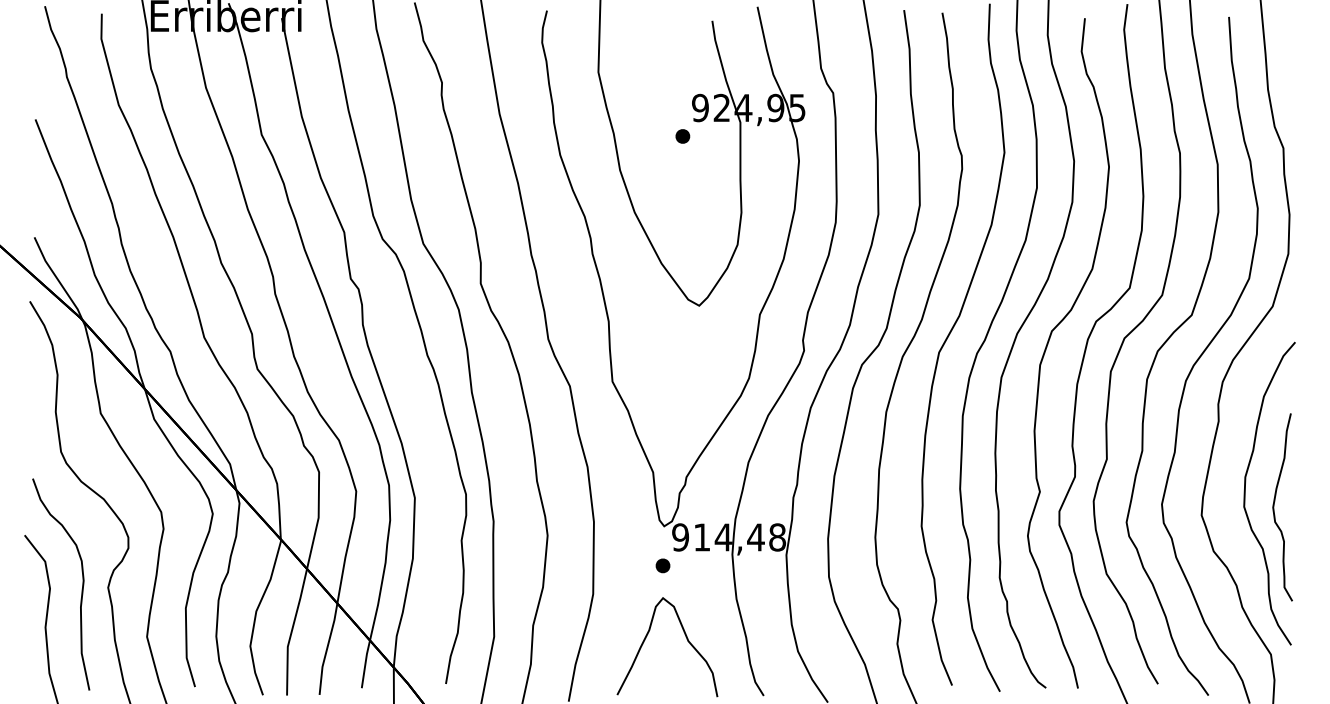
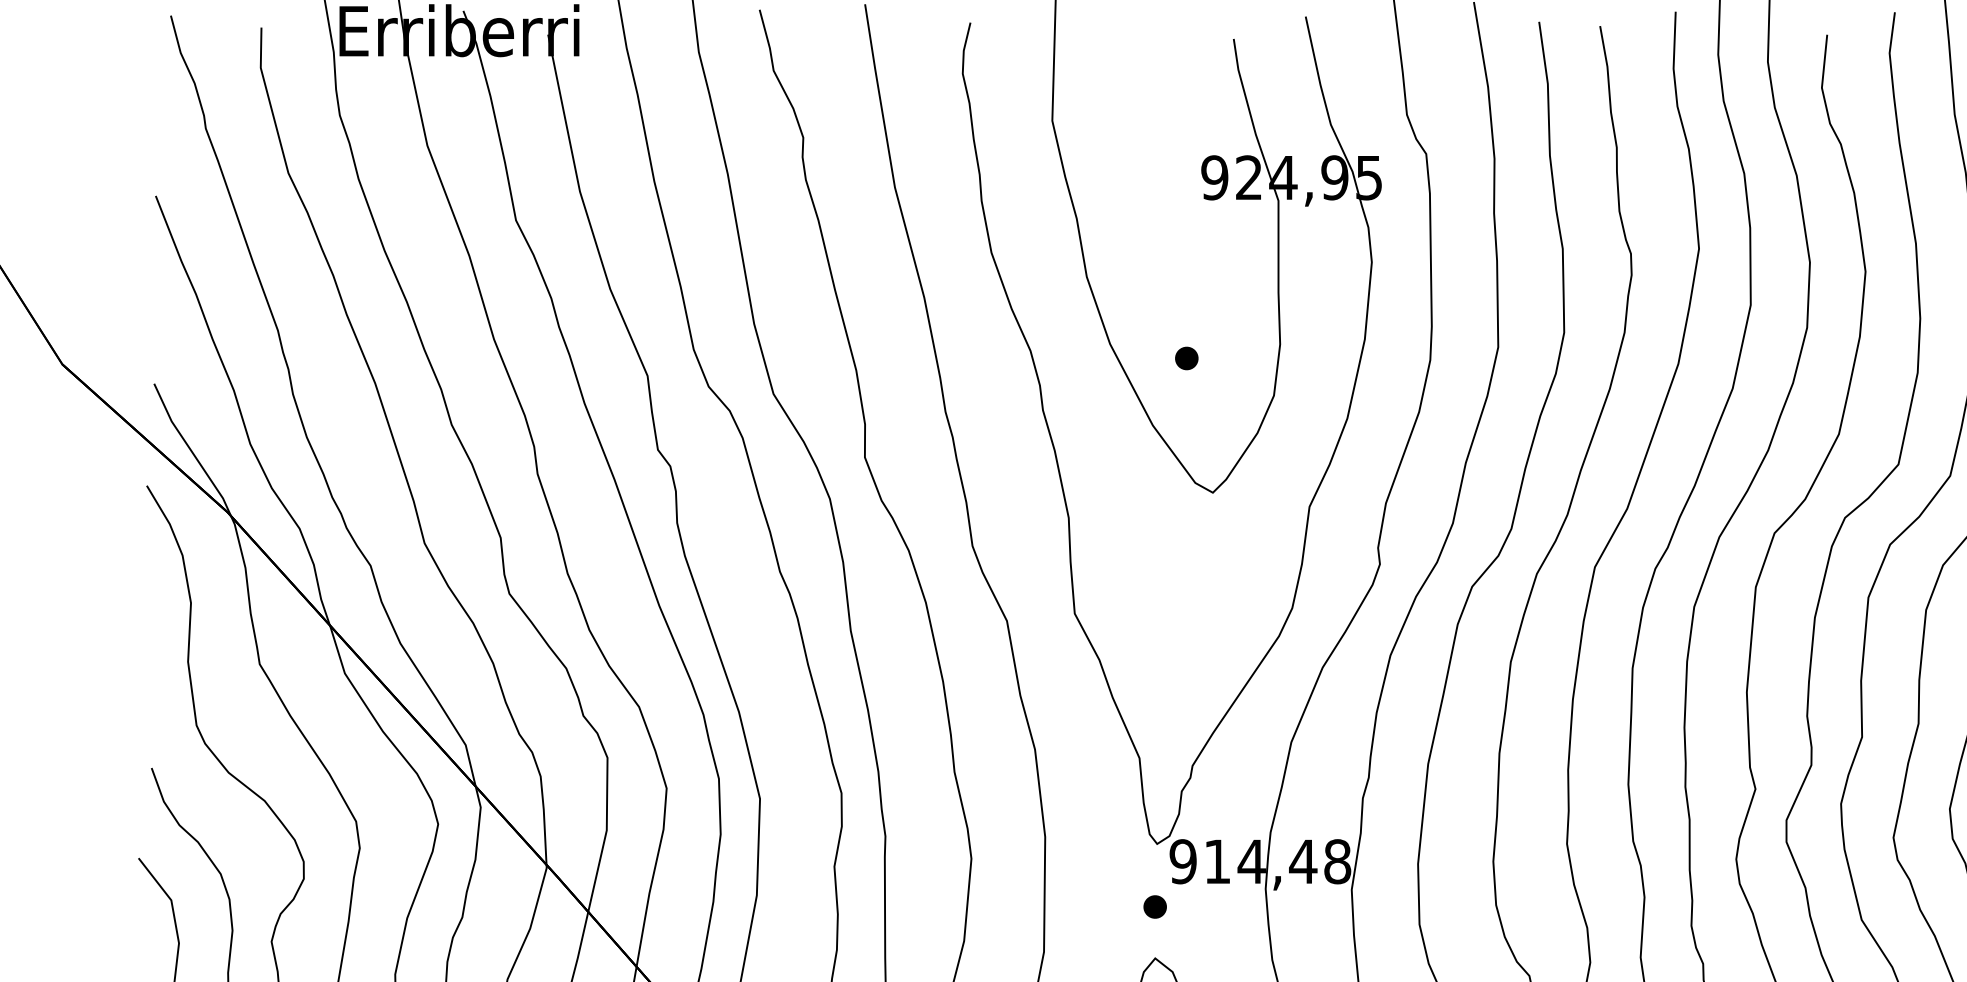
part: (682, 136) -> (1186, 358), moved

